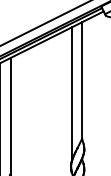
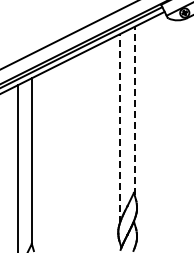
line: (82, 80) -> (134, 110), solid -> dashed
line: (71, 93) -> (119, 128), solid -> dashed

